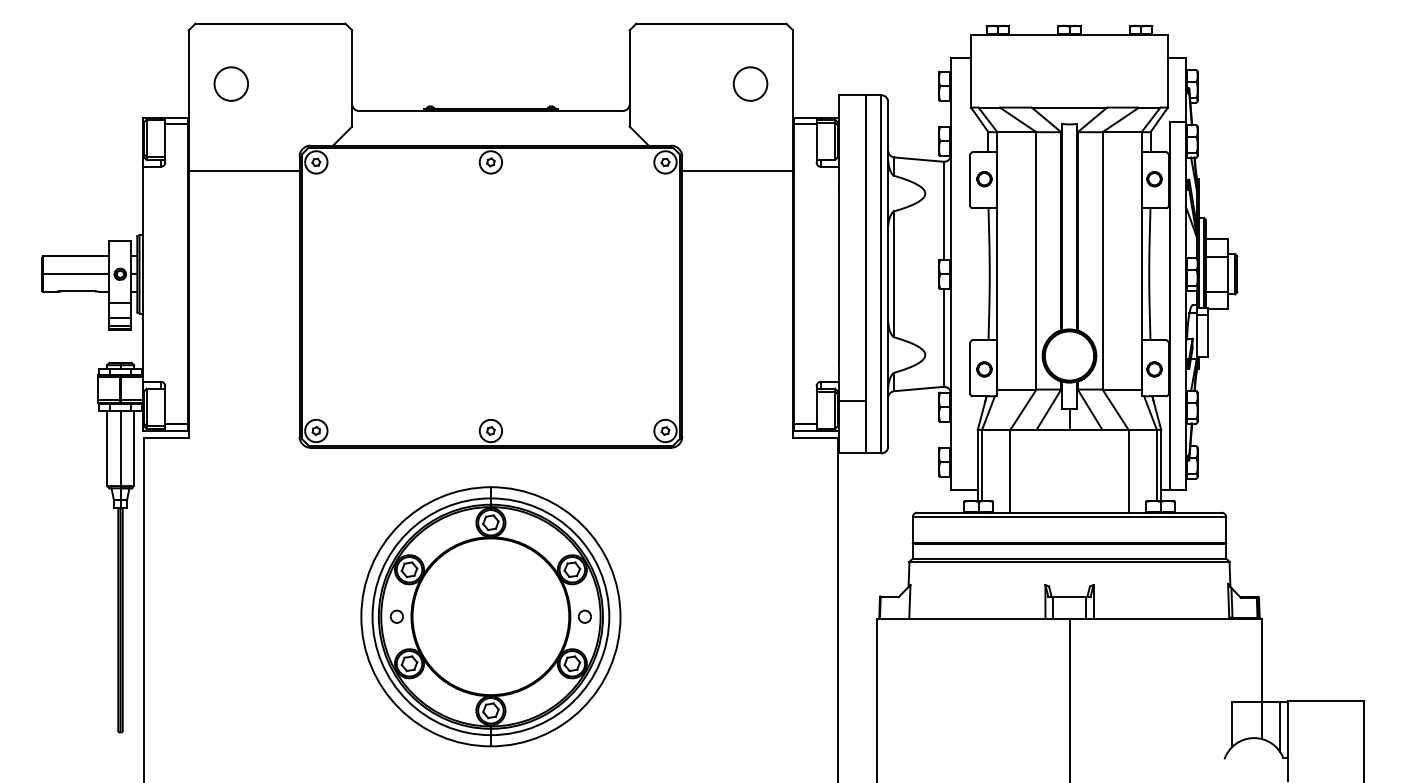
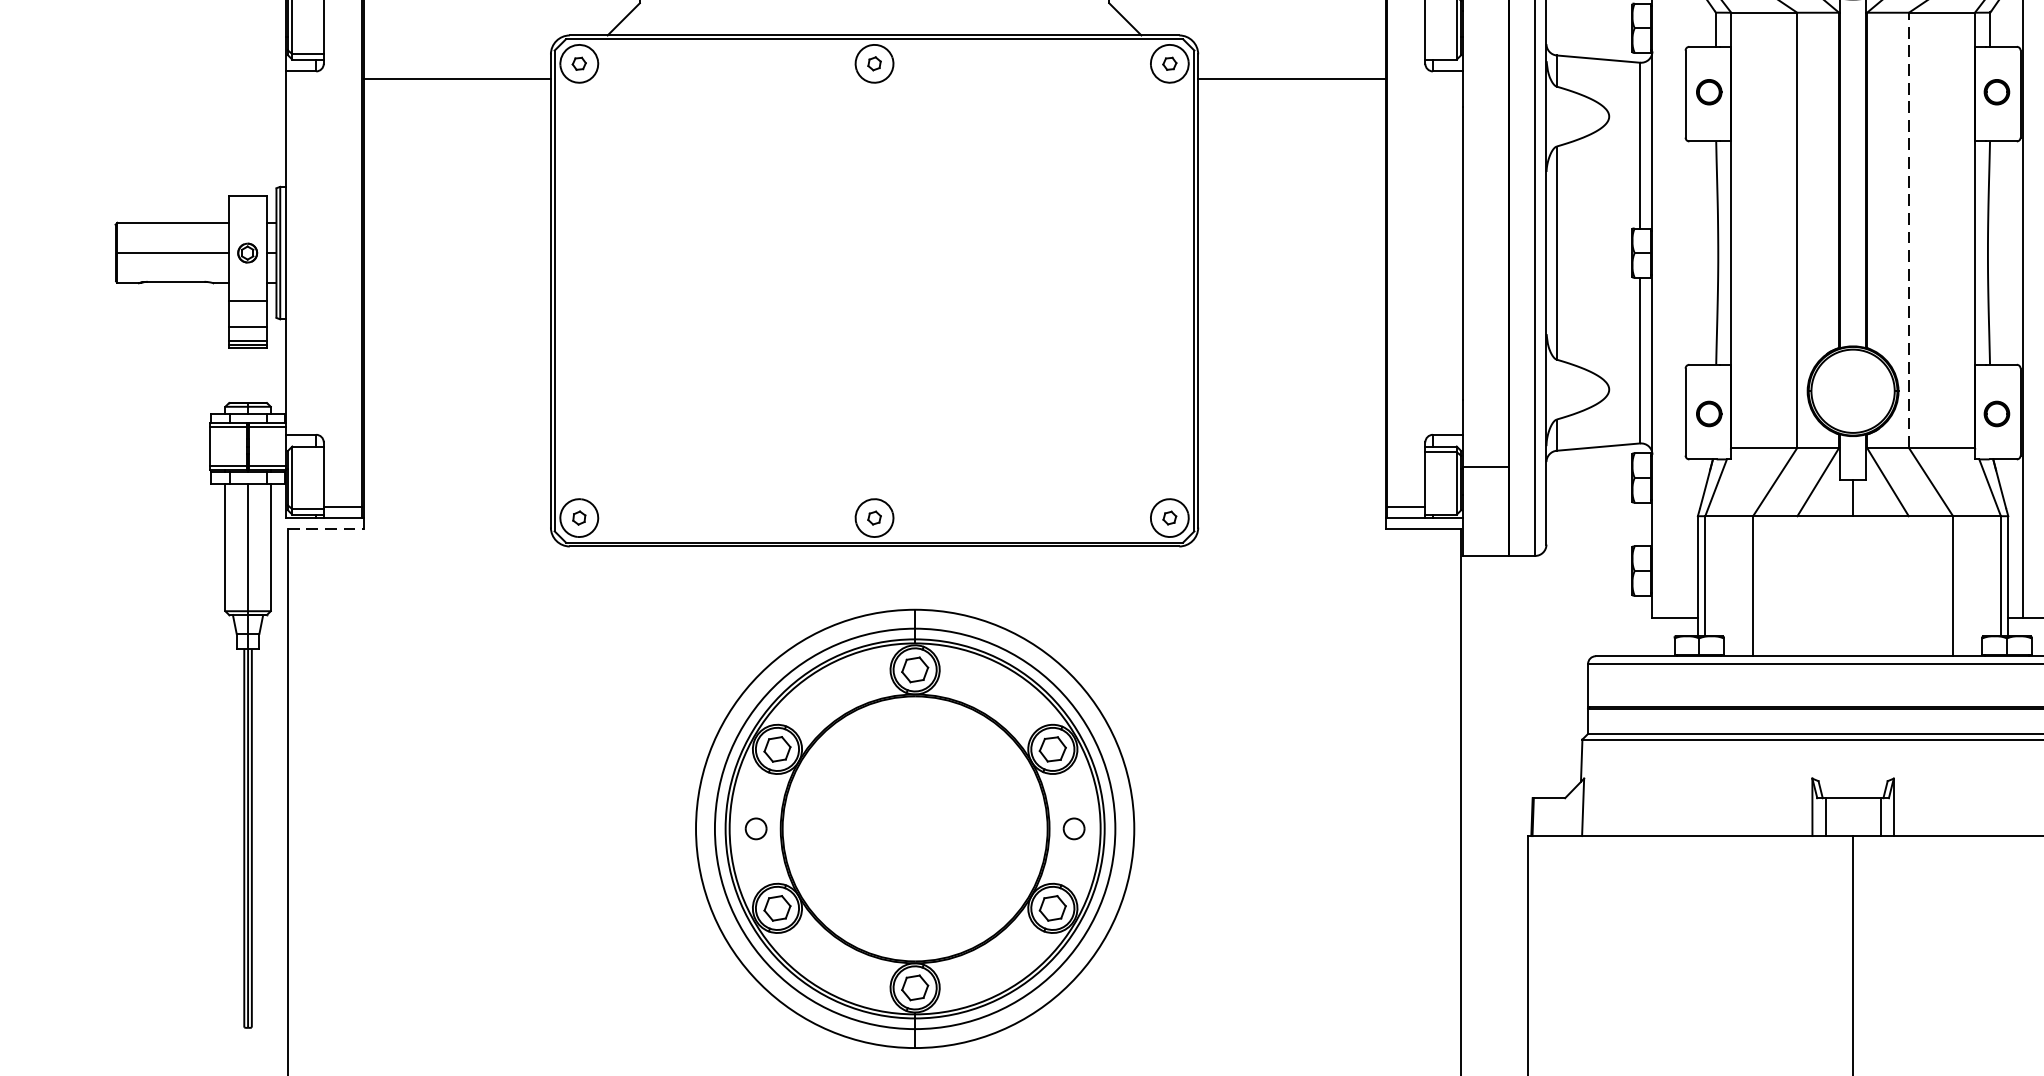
line: (1102, 260) -> (1908, 229), solid -> dashed
line: (166, 437) -> (325, 529), solid -> dashed
part: (490, 616) -> (914, 828), moved

